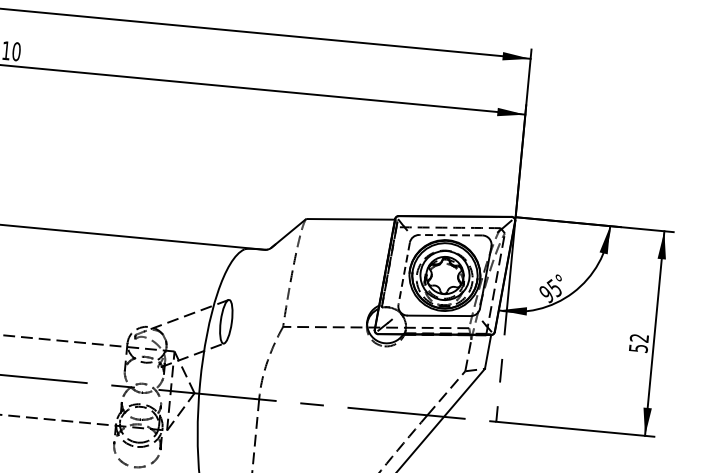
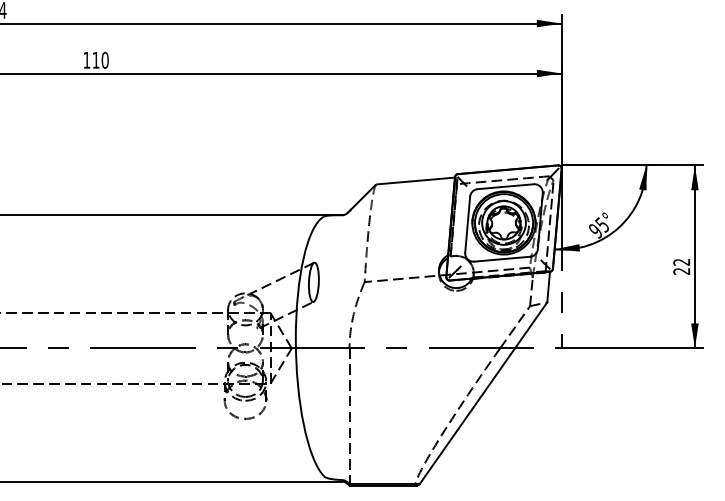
line: (450, 234) -> (505, 186), dashed -> solid
line: (403, 274) -> (467, 225), dashed -> solid
text: (638, 348) -> (681, 271), 52 -> 22

